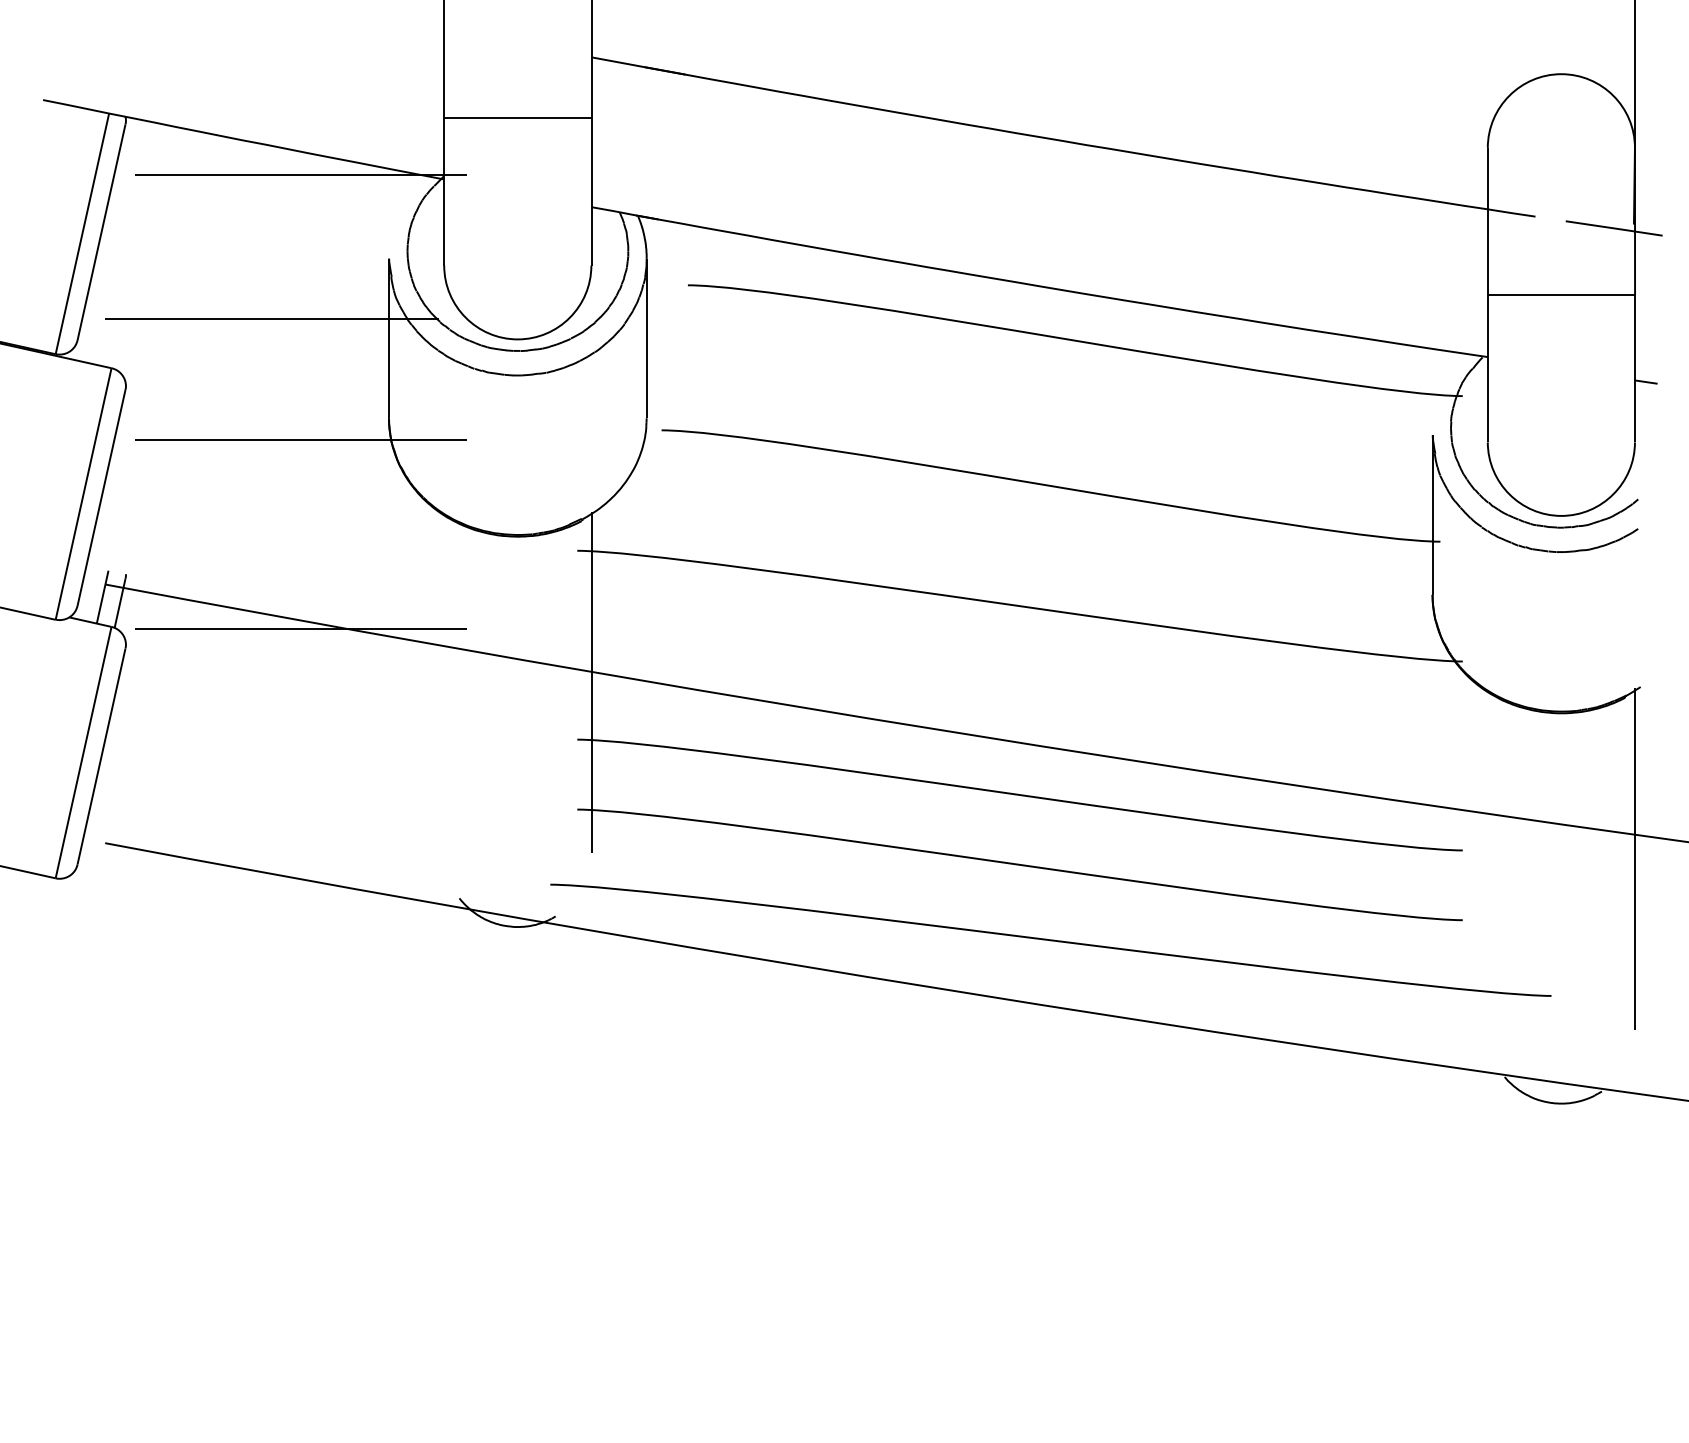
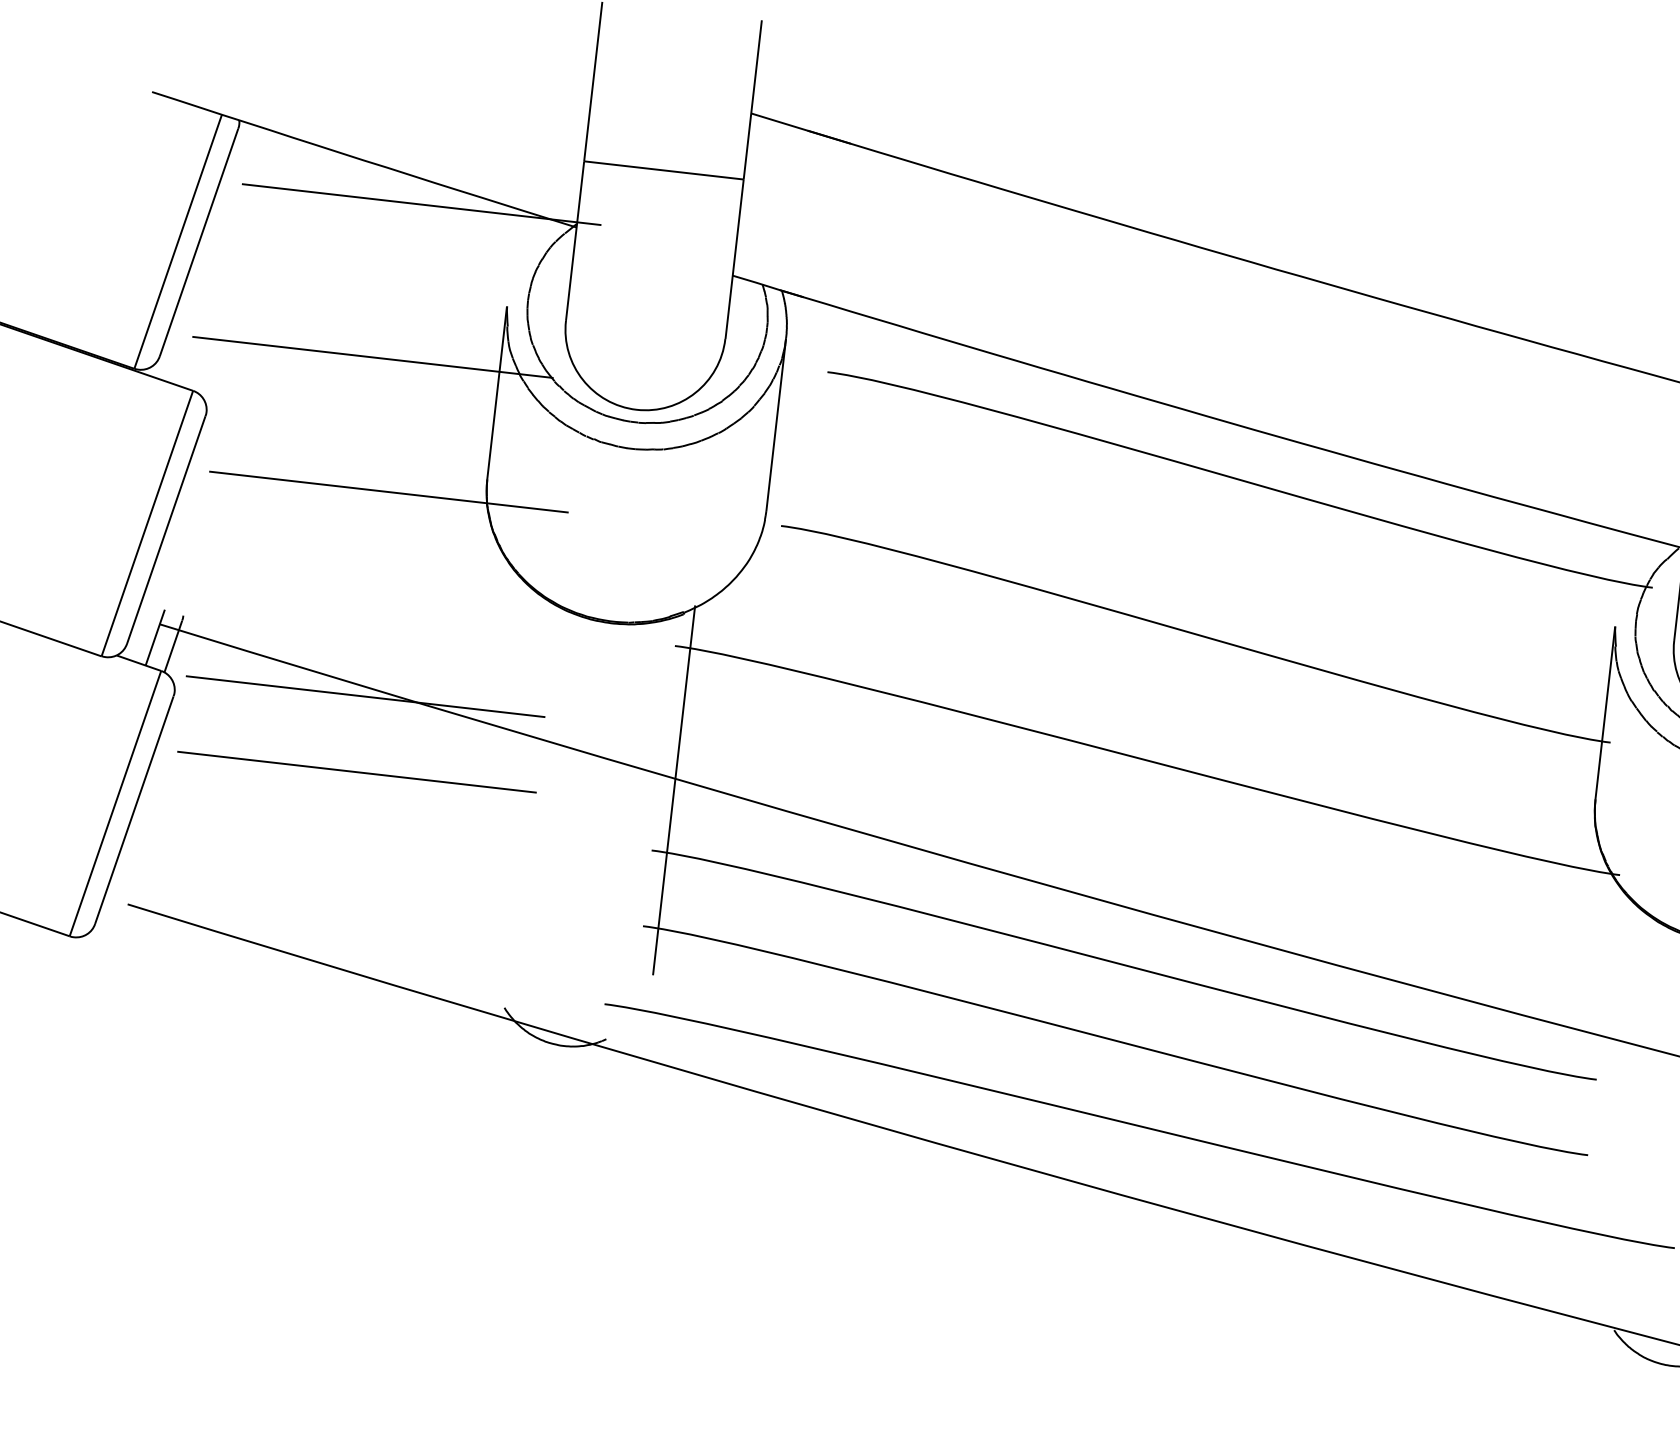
line: (300, 698) -> (356, 771), added

